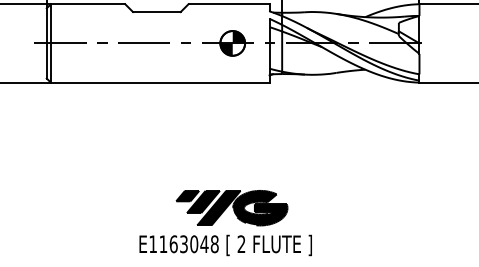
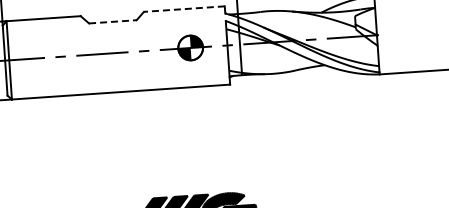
line: (229, 4) -> (184, 9), solid -> dashed
line: (156, 12) -> (112, 22), solid -> dashed

